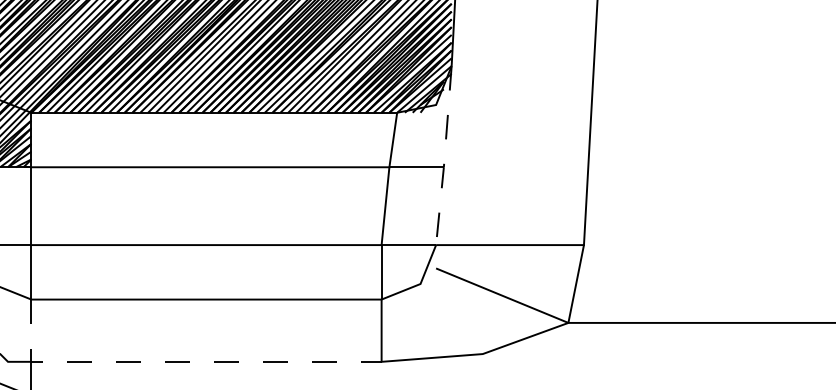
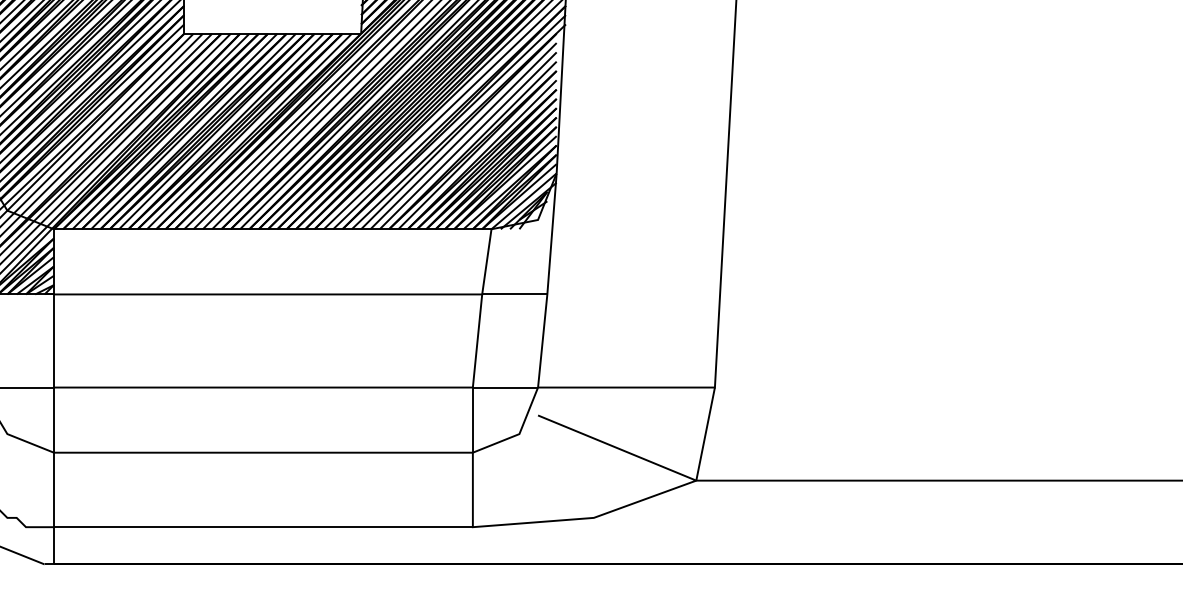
line: (444, 156) -> (548, 281), dashed -> solid
line: (174, 362) -> (225, 527), dashed -> solid

